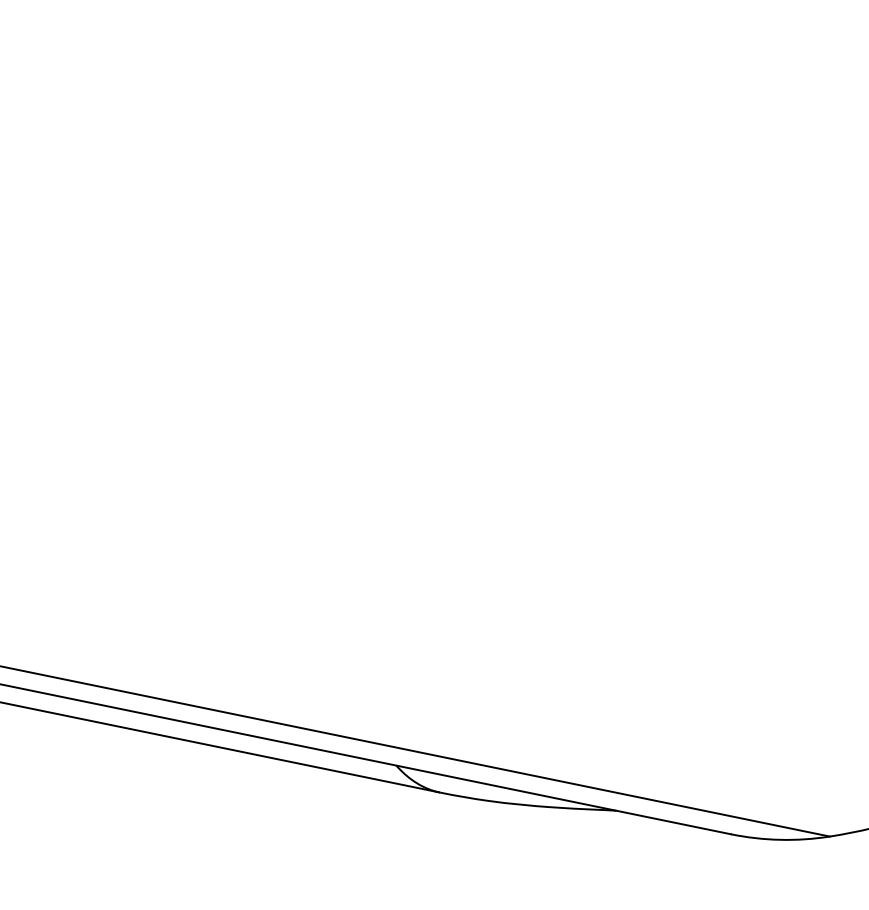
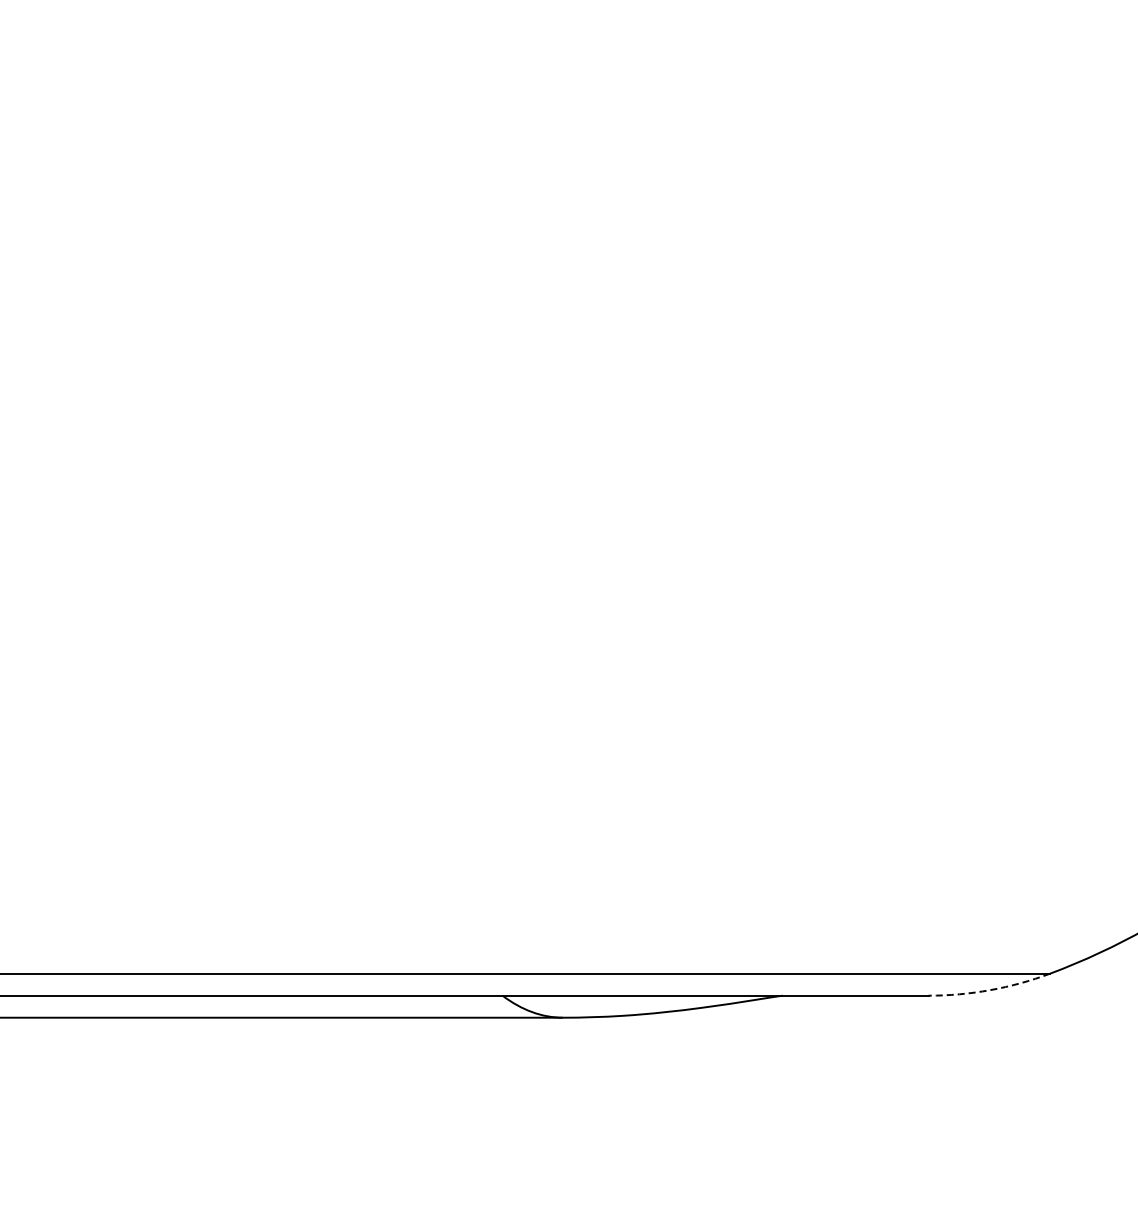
arc: (780, 840) -> (990, 990), solid -> dashed

